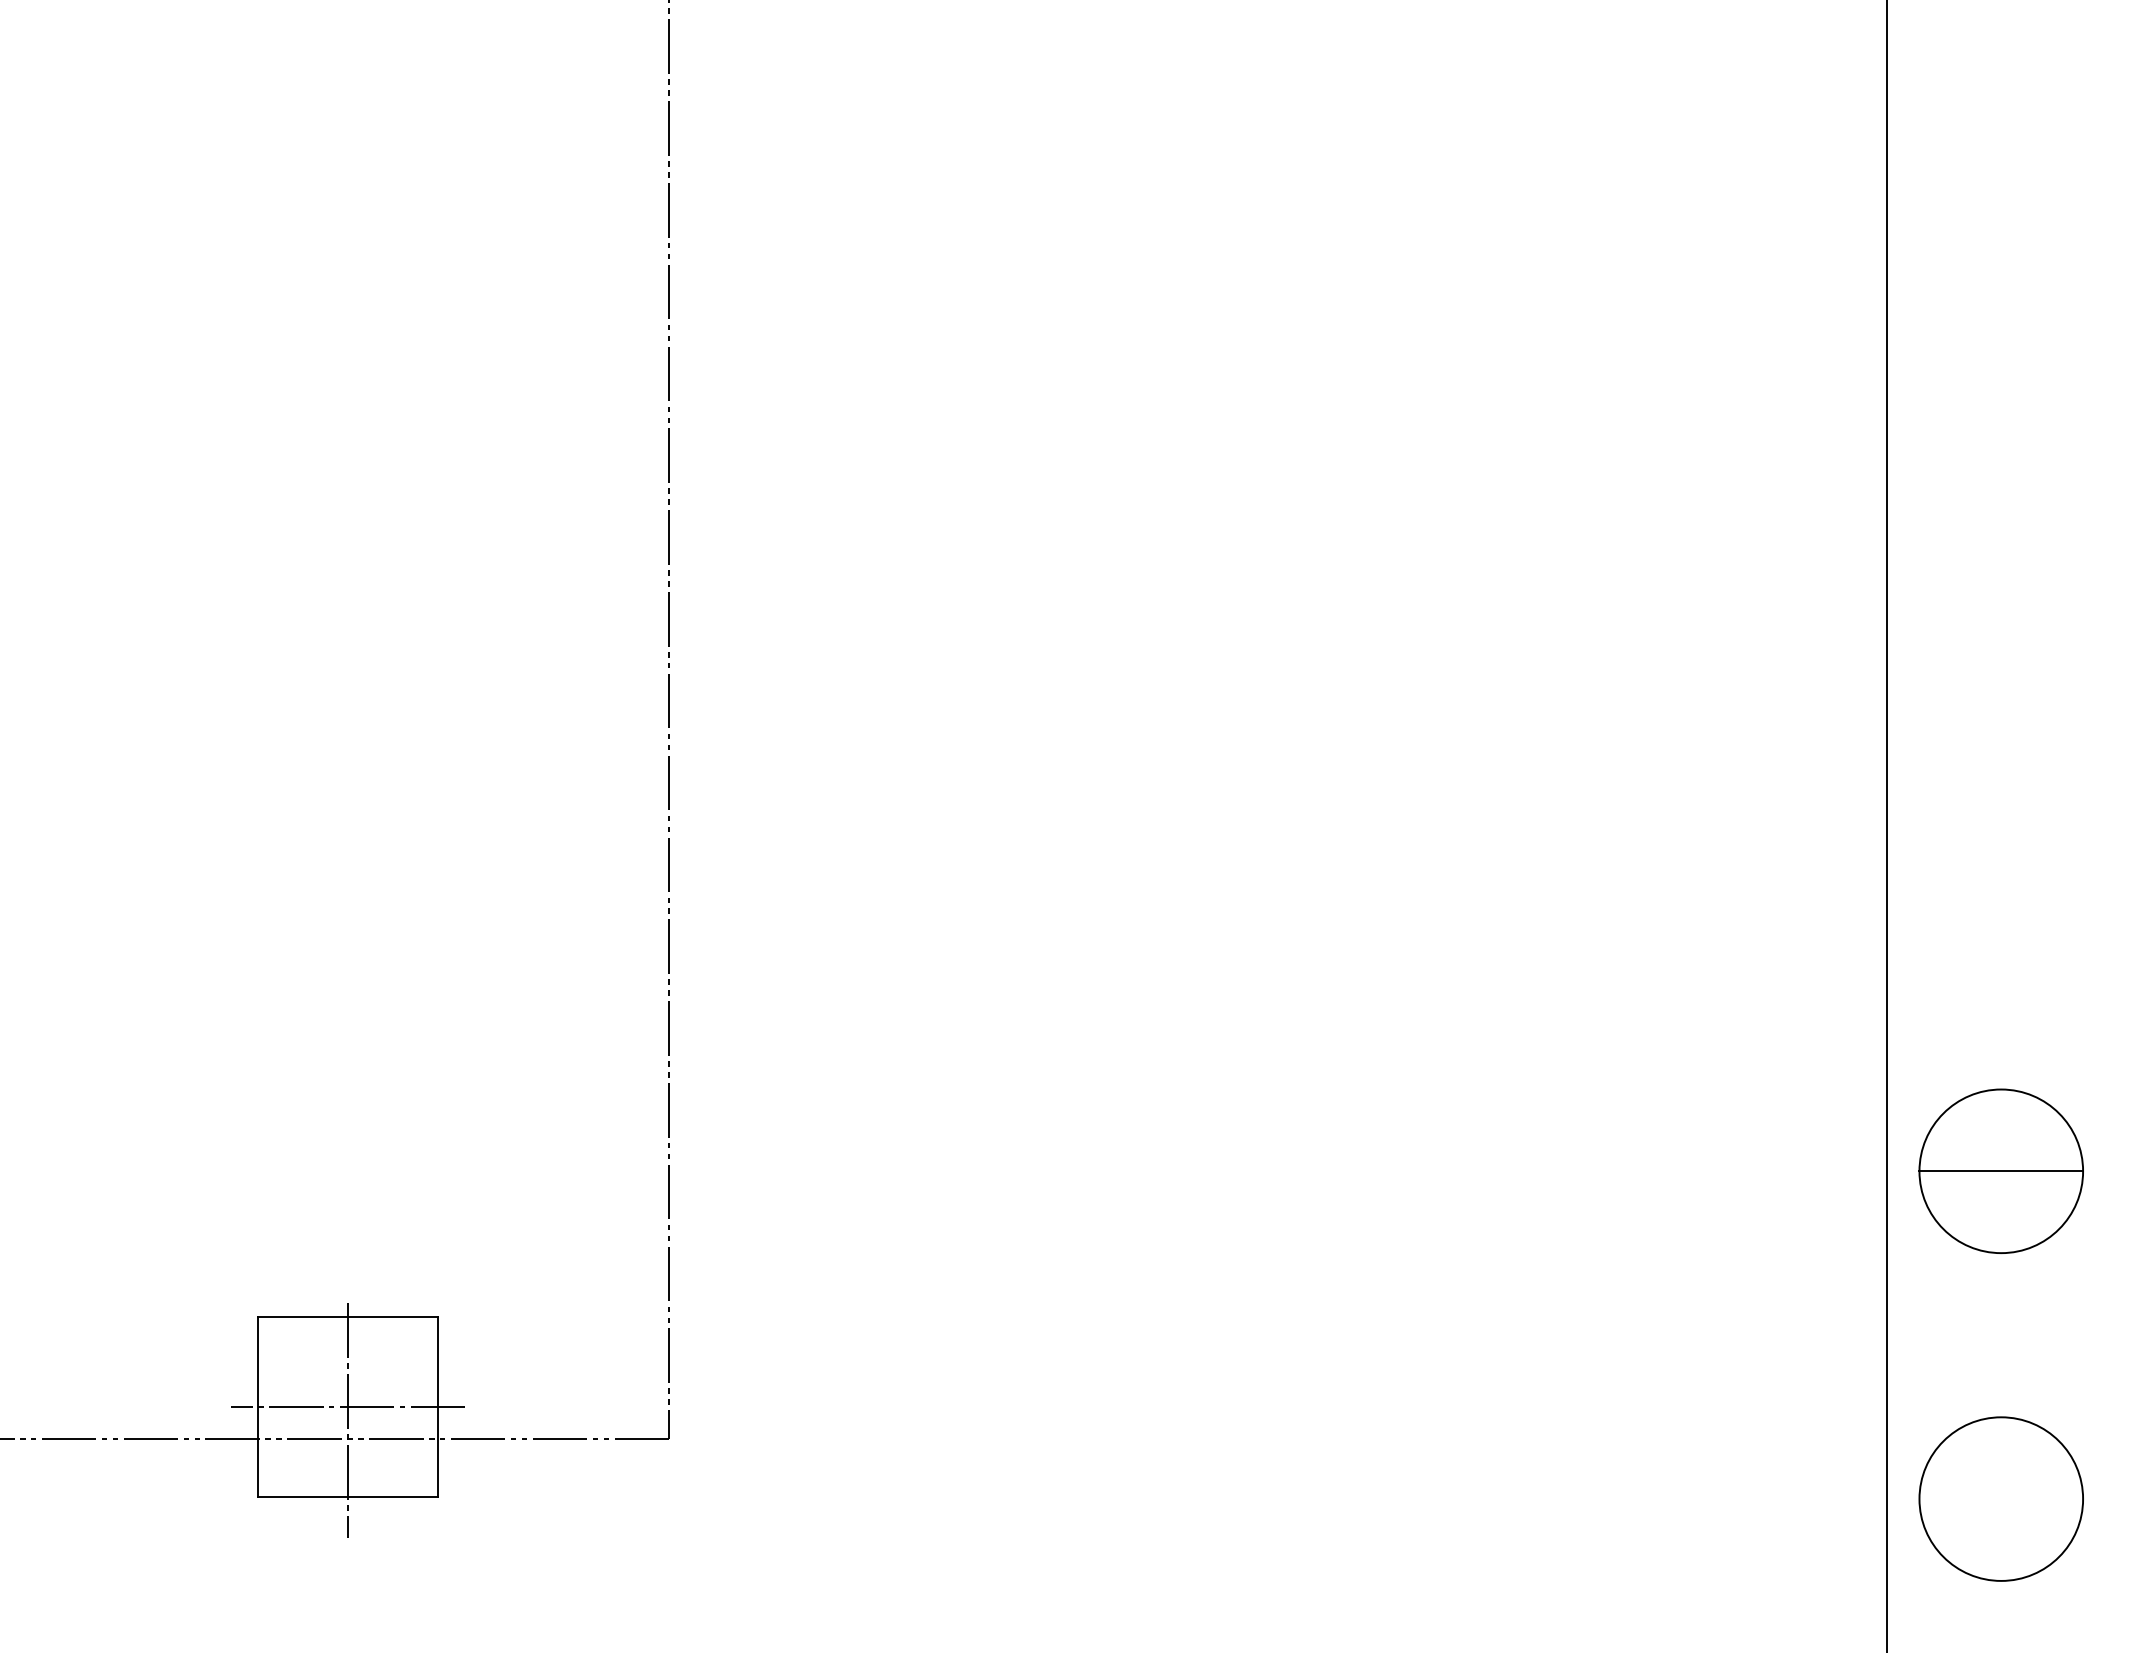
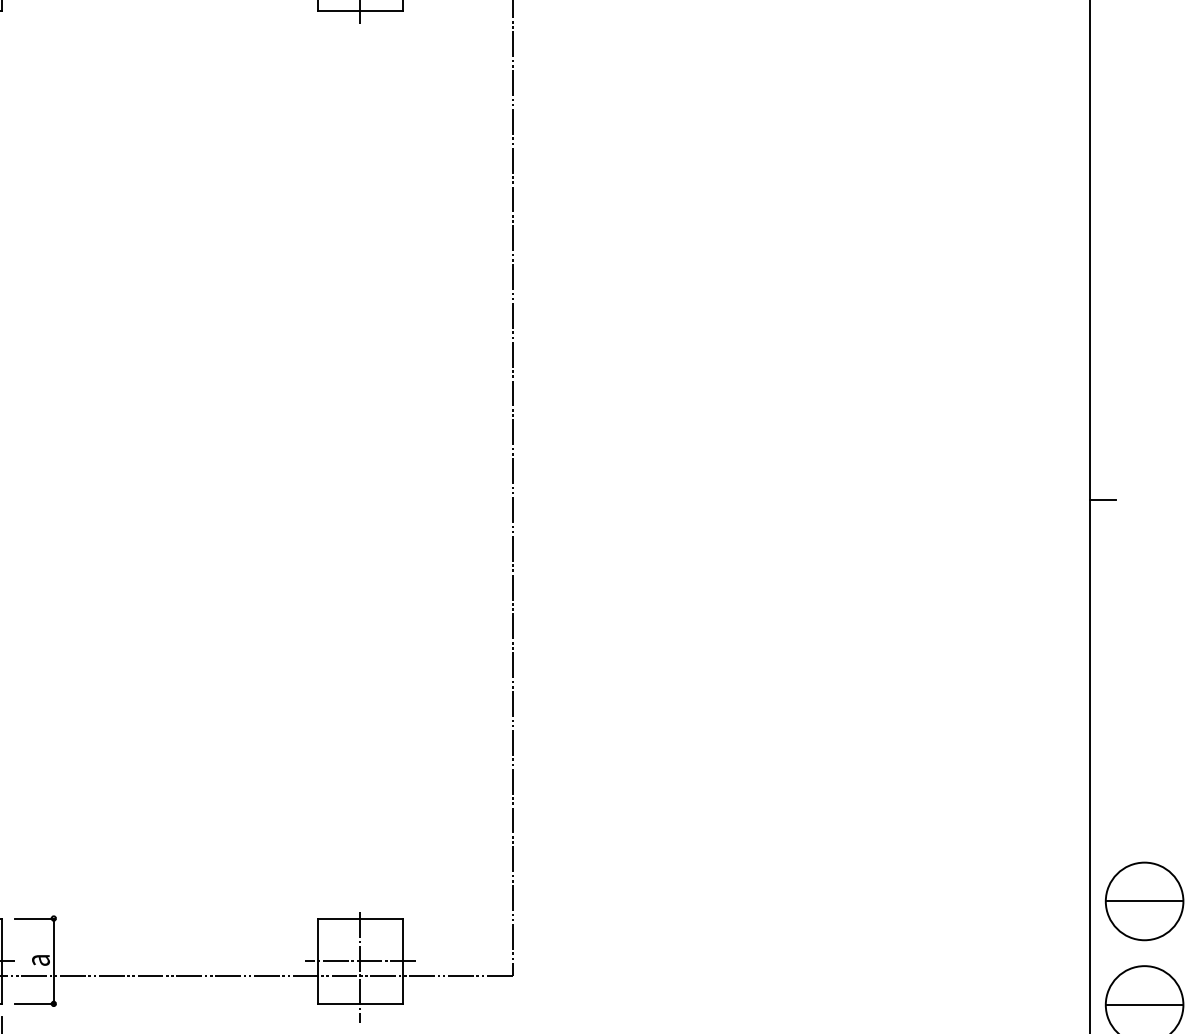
line: (1914, 435) -> (1103, 500), added
part: (2001, 1171) -> (1144, 901), moved
line: (2001, 1498) -> (1144, 1004), added

